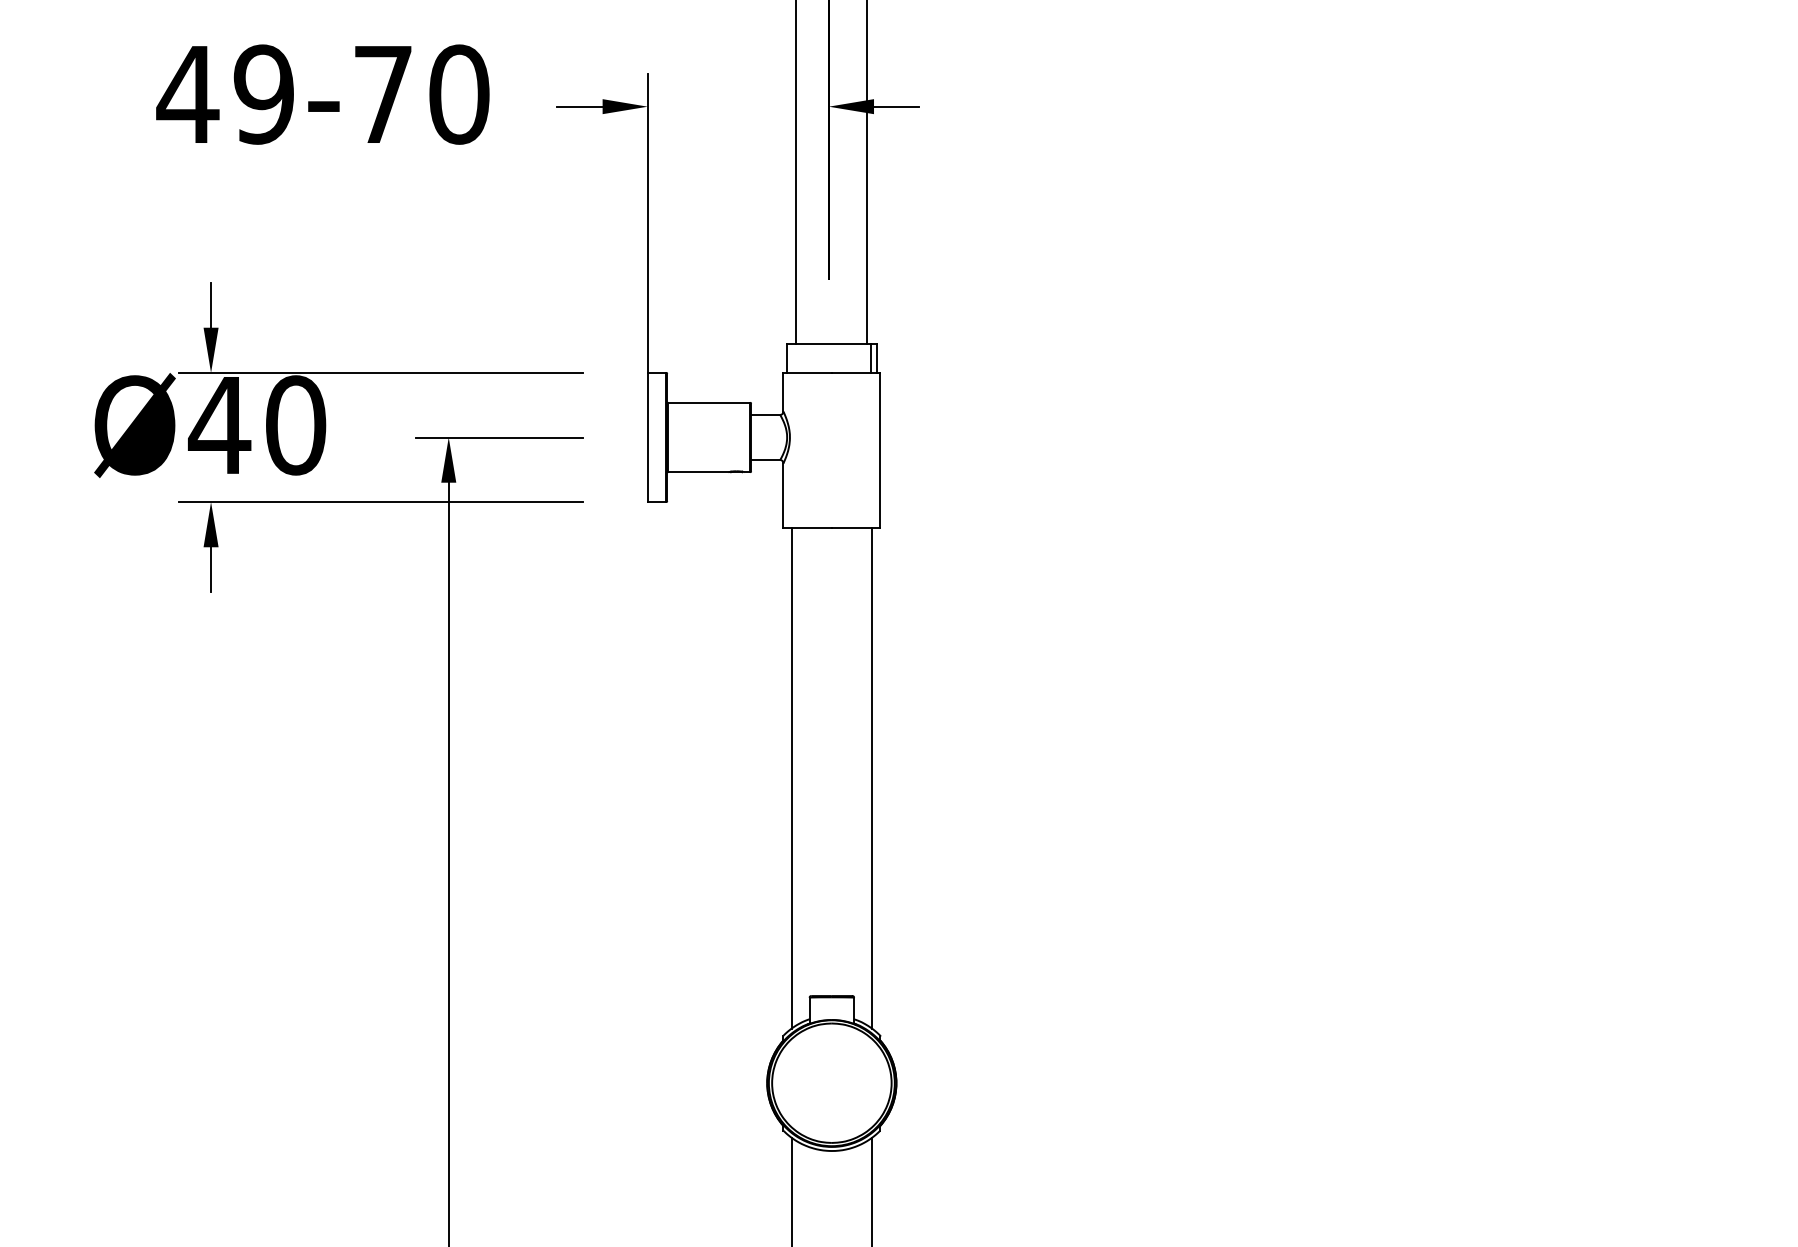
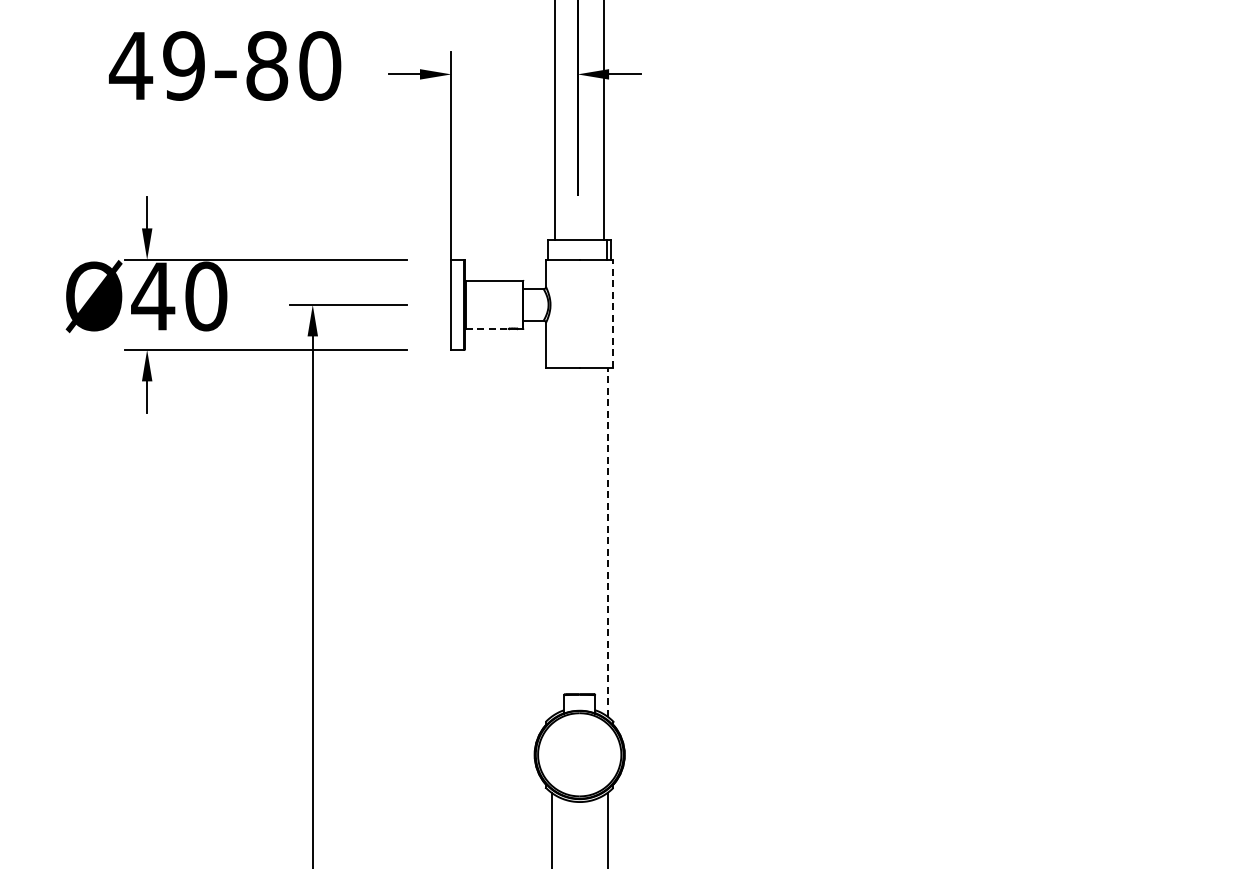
text: (383, 93) -> (267, 65), 49-70 -> 49-80
line: (880, 449) -> (613, 313), solid -> dashed
line: (699, 472) -> (487, 329), solid -> dashed
line: (791, 777) -> (551, 541), removed
line: (871, 777) -> (607, 541), solid -> dashed

